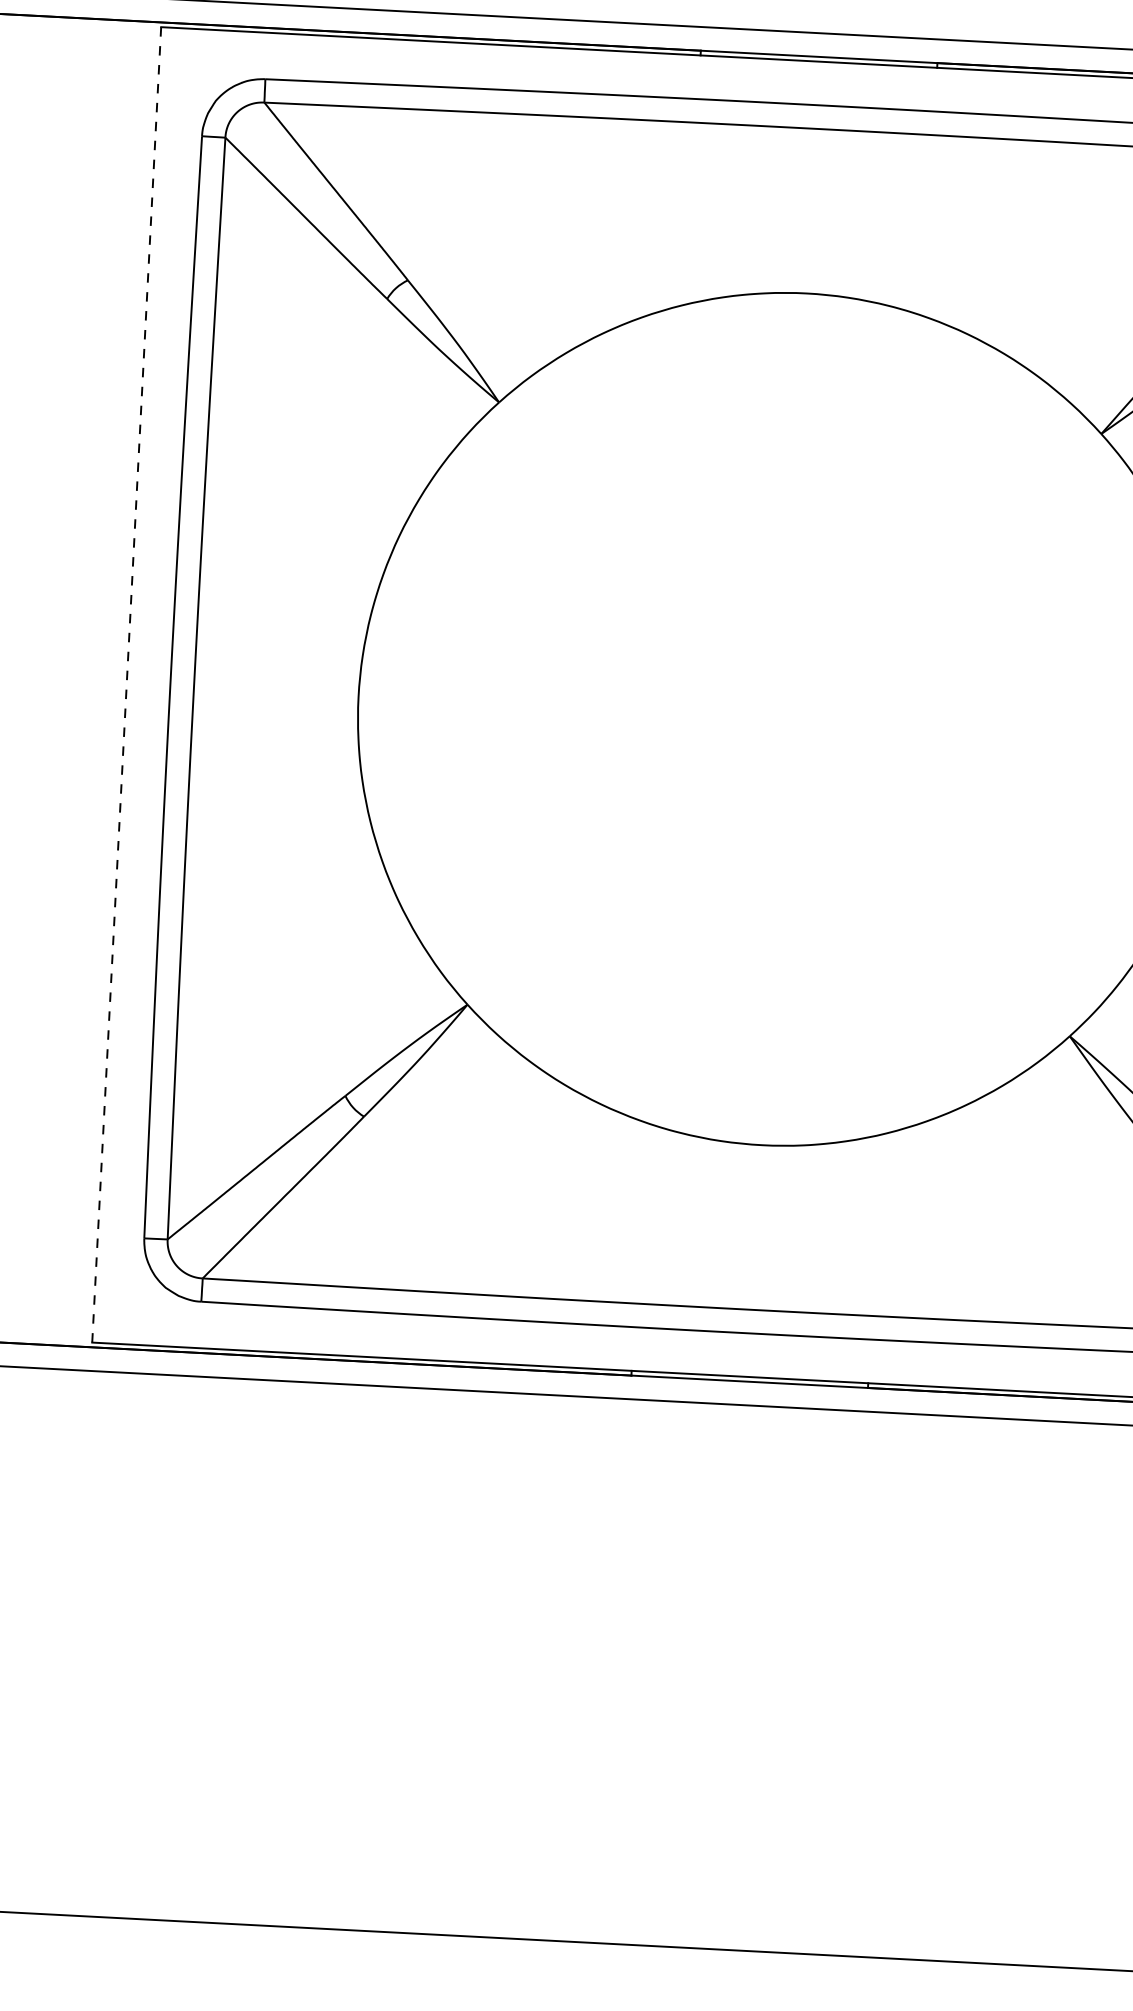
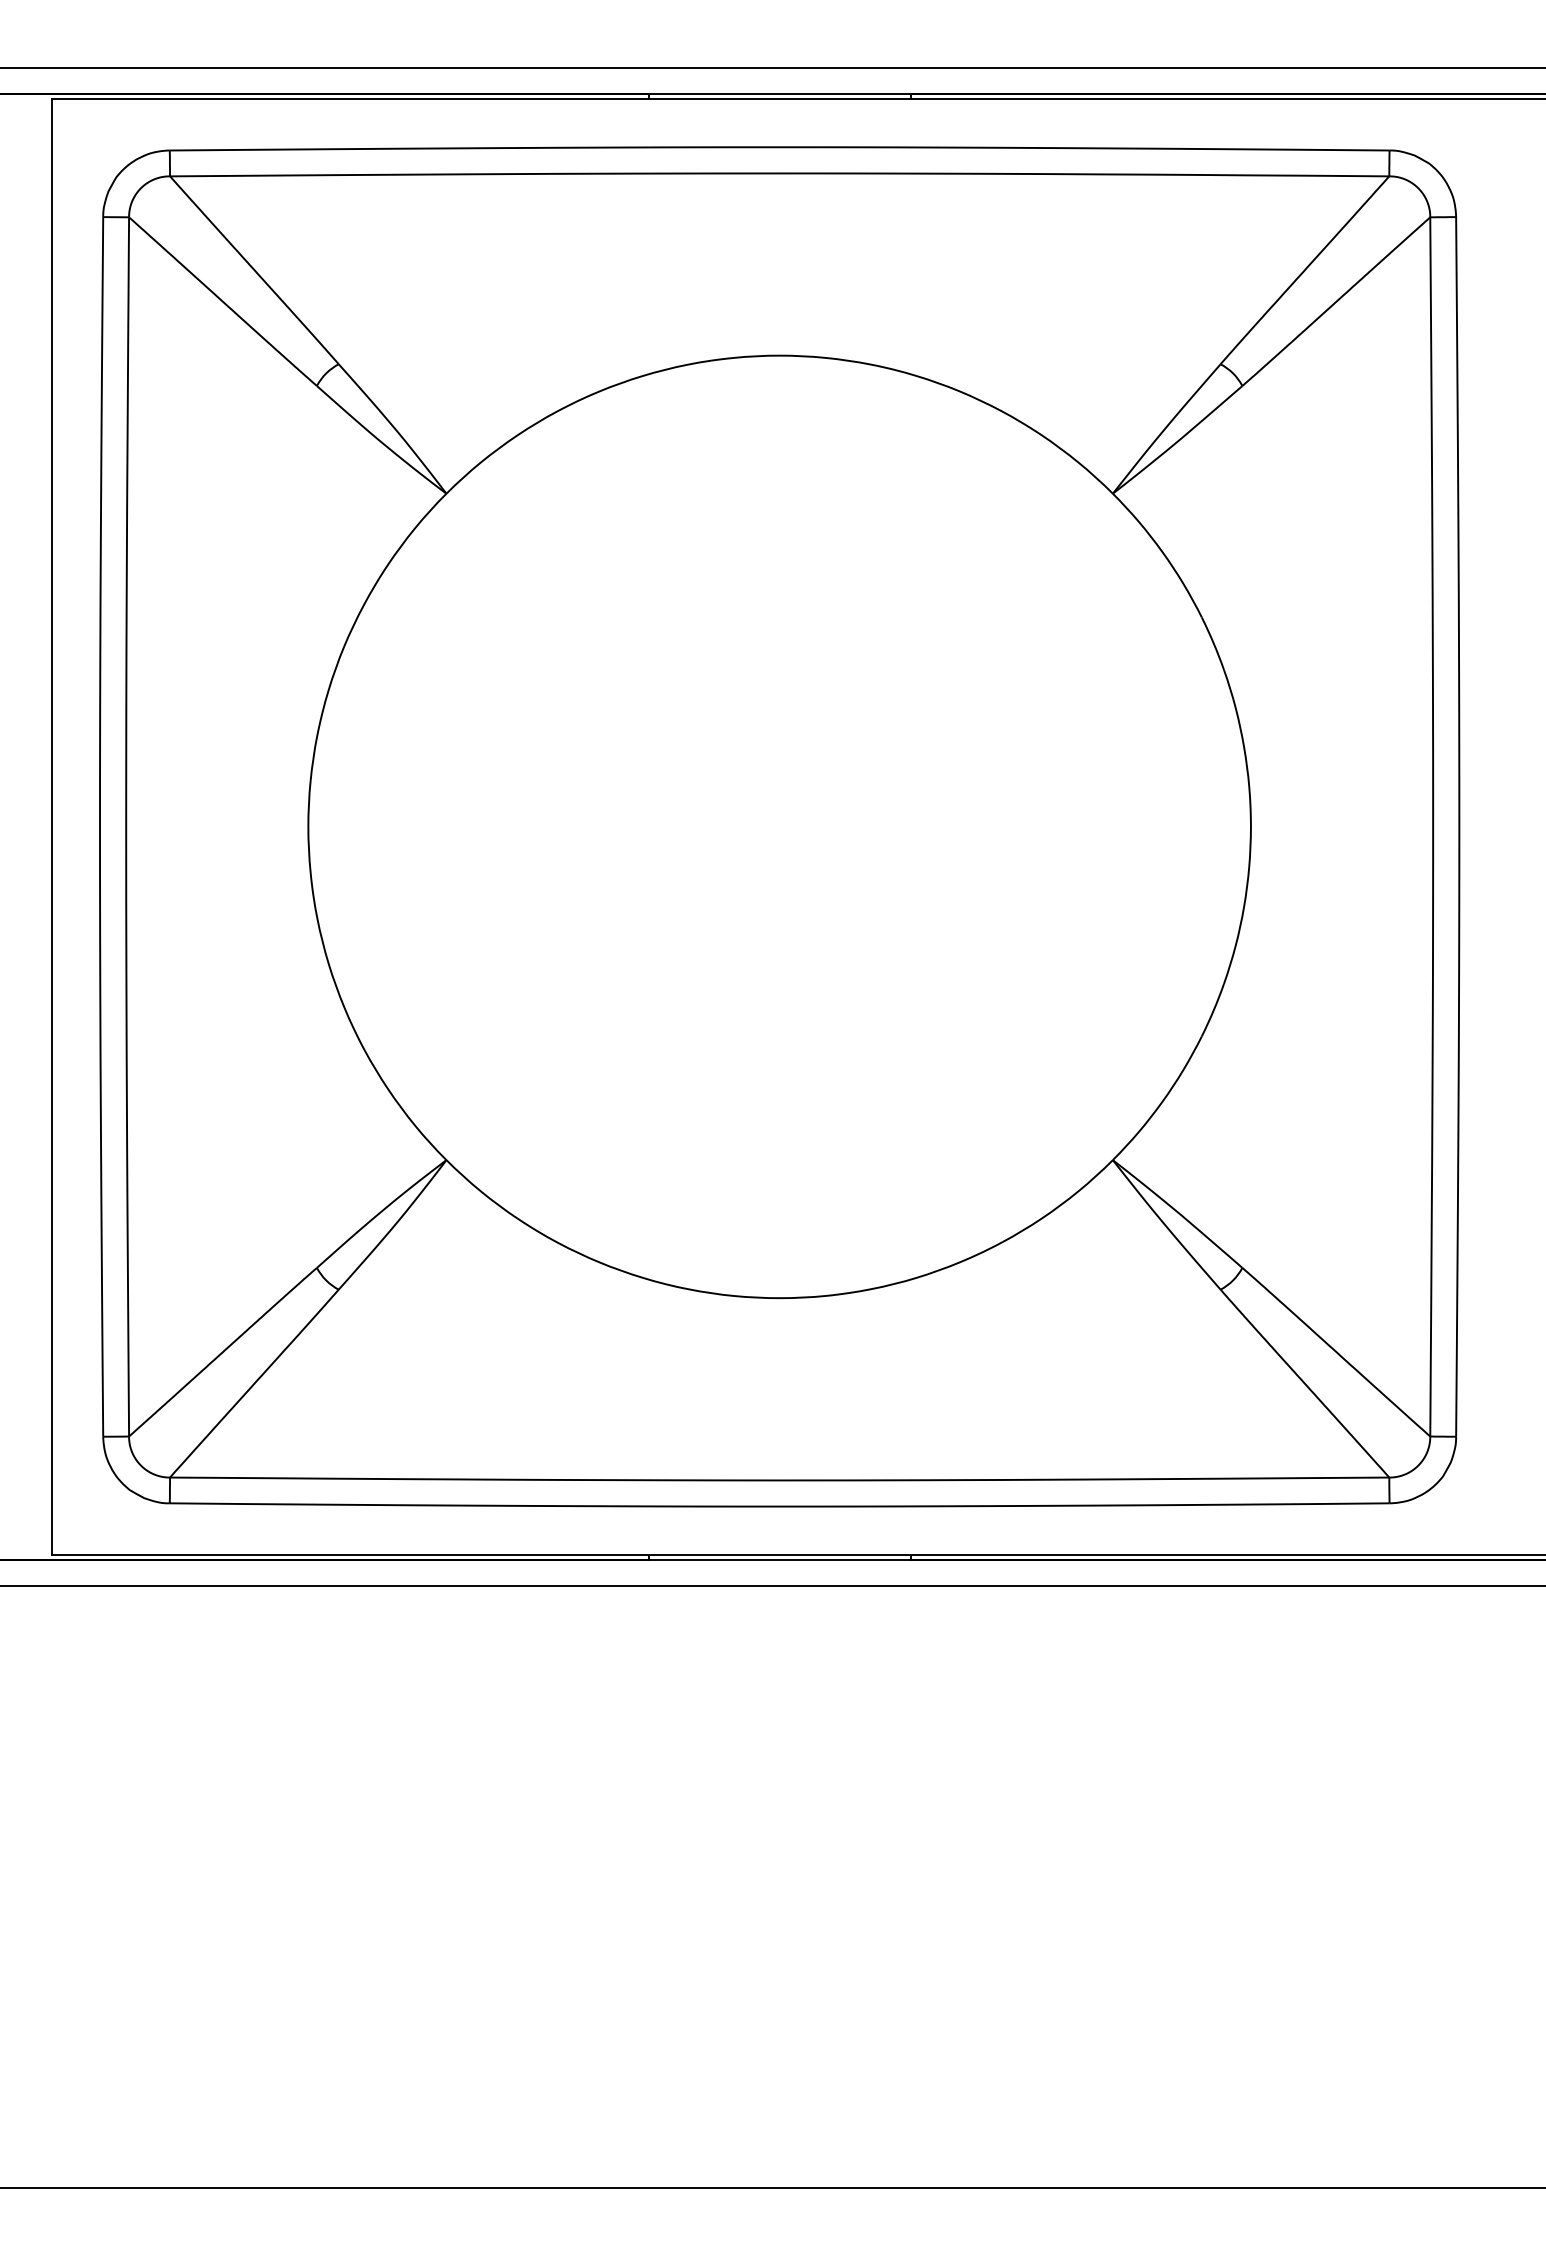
line: (126, 684) -> (51, 826), dashed -> solid

